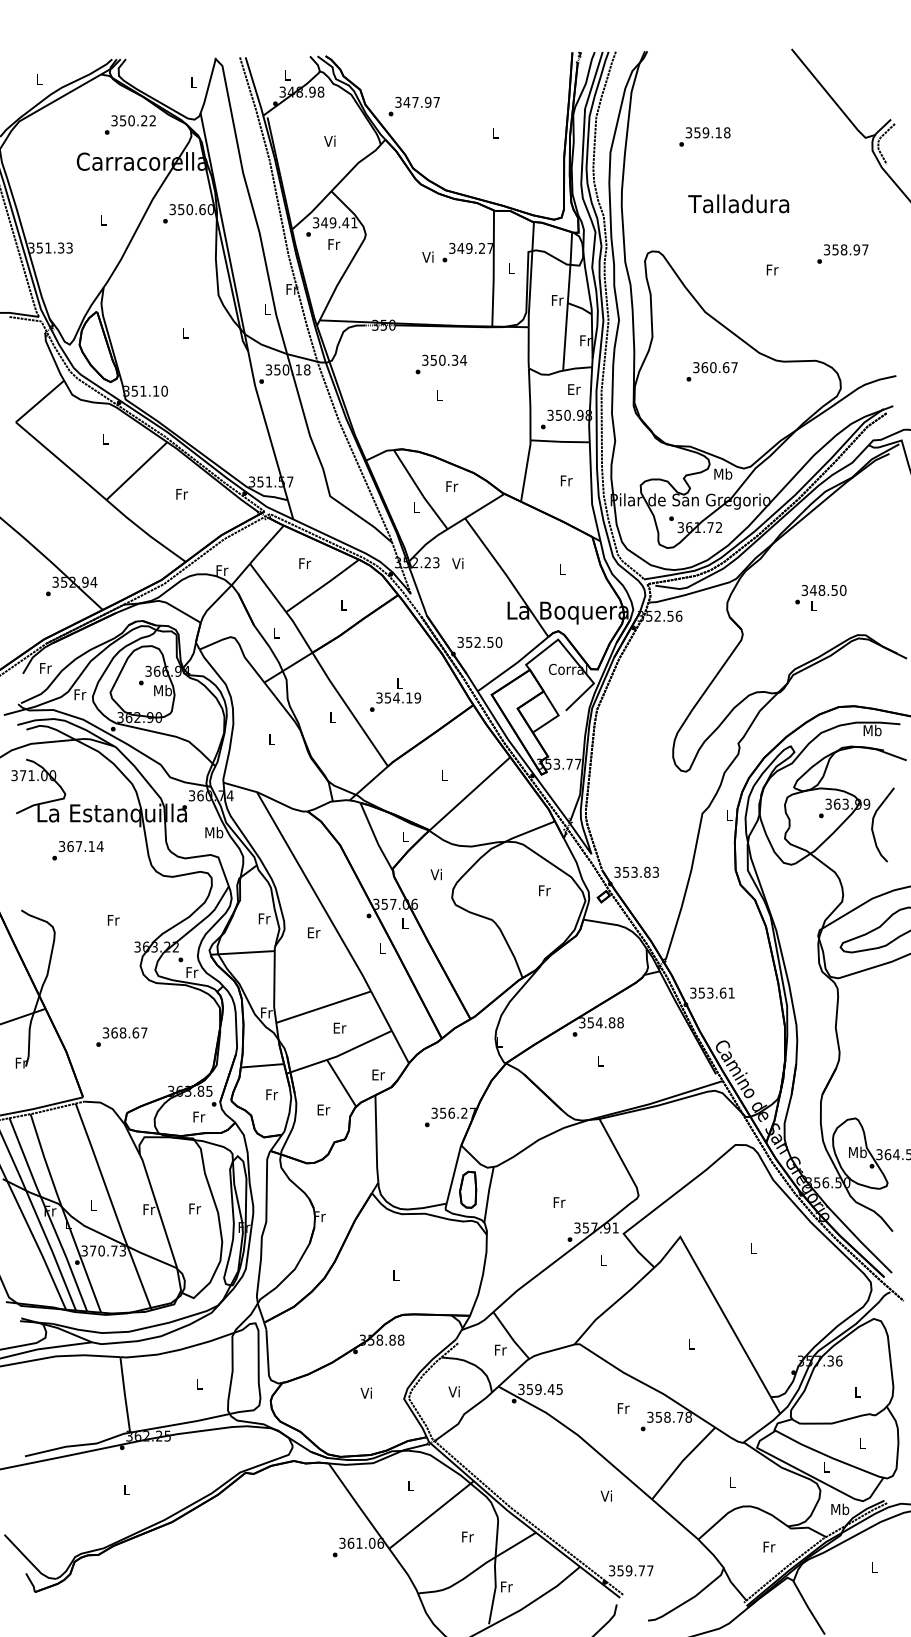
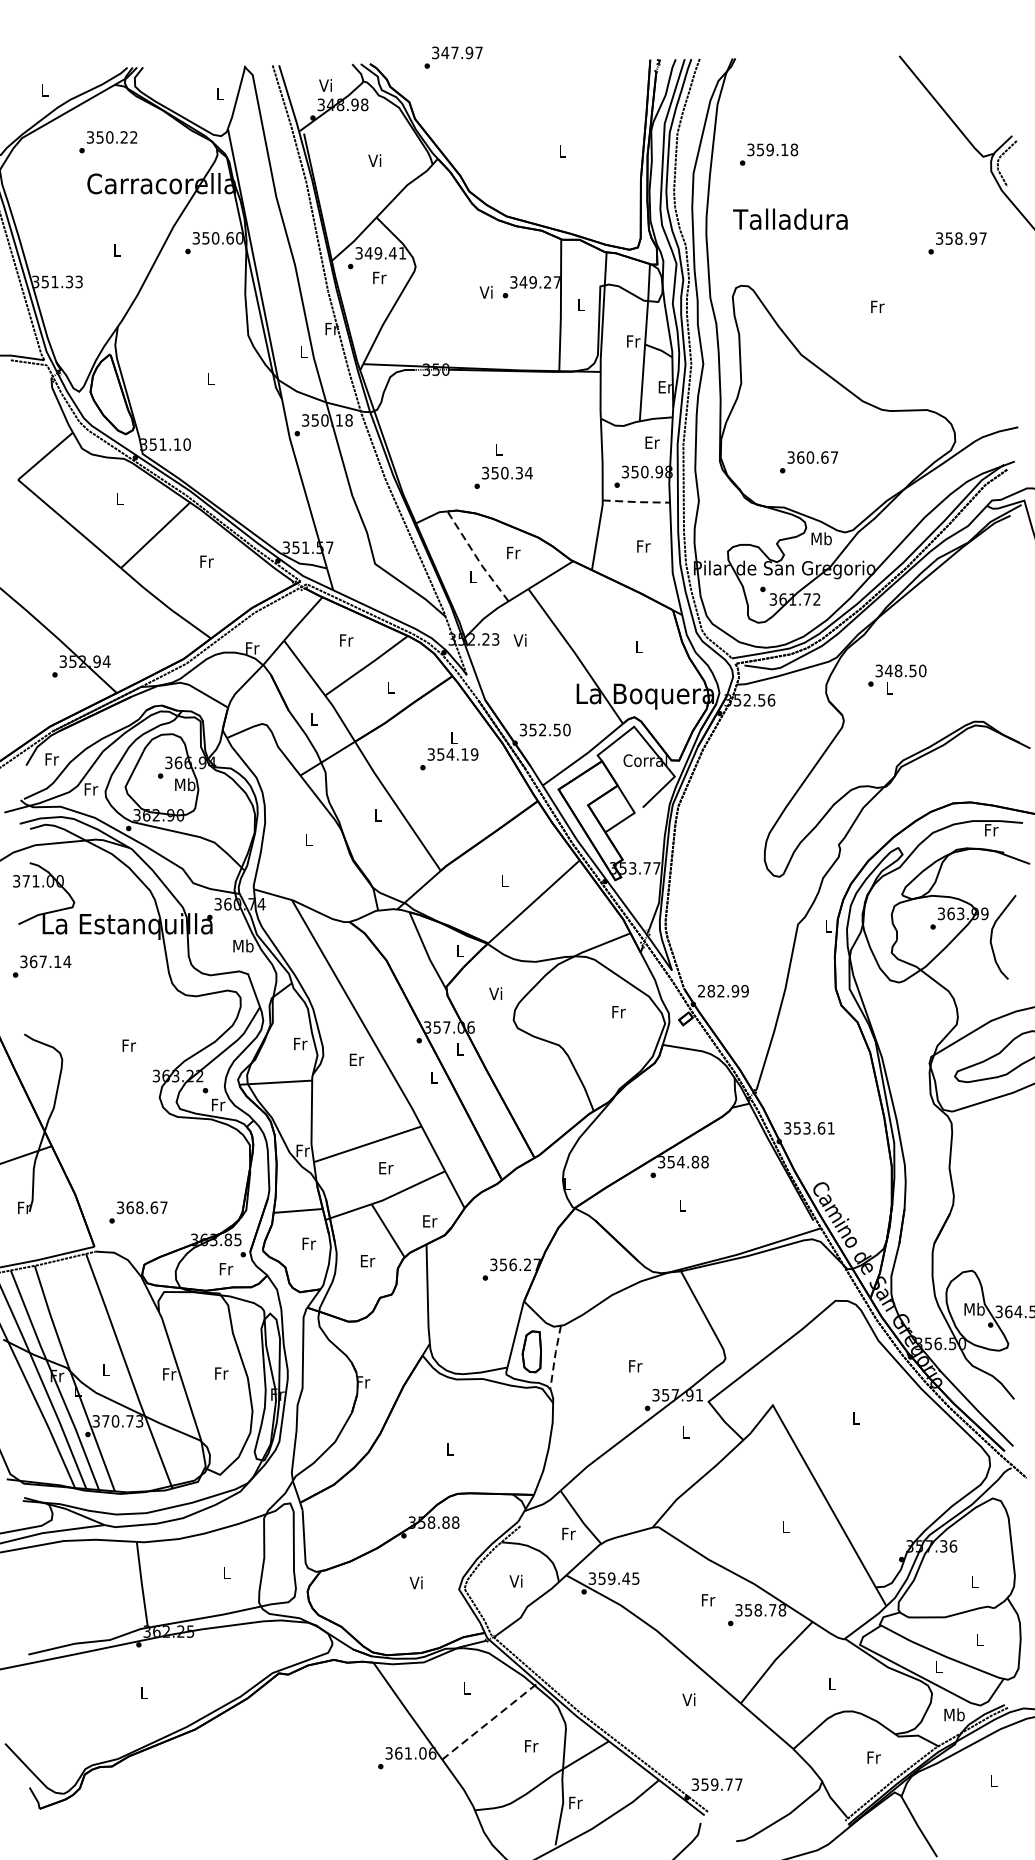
text: (286, 74) -> (325, 84), L -> Vi
text: (413, 106) -> (452, 57), moved
text: (130, 124) -> (108, 141), moved
text: (704, 136) -> (768, 154), moved
text: (738, 203) -> (790, 218), moved
text: (842, 253) -> (957, 242), moved
text: (584, 340) -> (664, 386), Fr -> Er
text: (441, 364) -> (503, 477), moved
text: (711, 371) -> (808, 461), moved
line: (561, 441) -> (637, 501), solid -> dashed
line: (419, 490) -> (476, 557), solid -> dashed
text: (820, 597) -> (896, 678), moved
text: (395, 694) -> (449, 750), moved
text: (872, 730) -> (991, 830), Mb -> Fr
text: (77, 850) -> (41, 966), moved
text: (636, 871) -> (723, 990), 353.83 -> 282.99
text: (121, 1036) -> (138, 1211), moved
line: (488, 1194) -> (554, 1357), solid -> dashed
line: (431, 1514) -> (490, 1720), solid -> dashed

